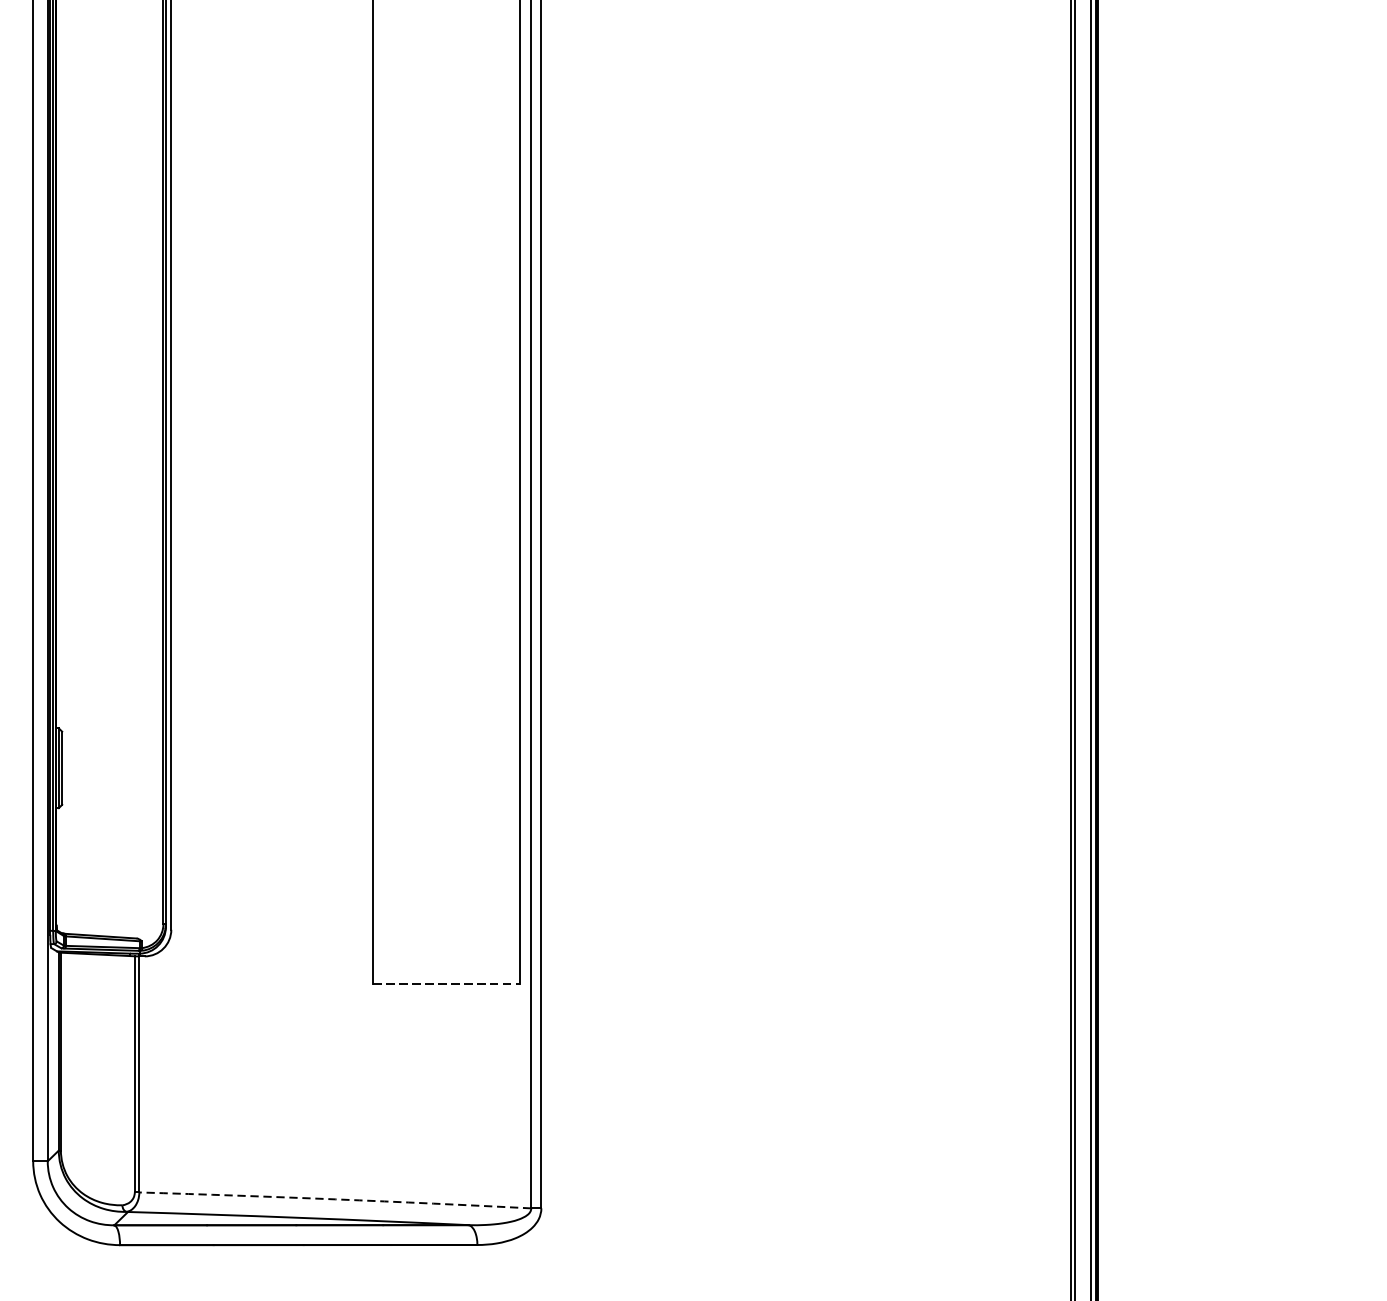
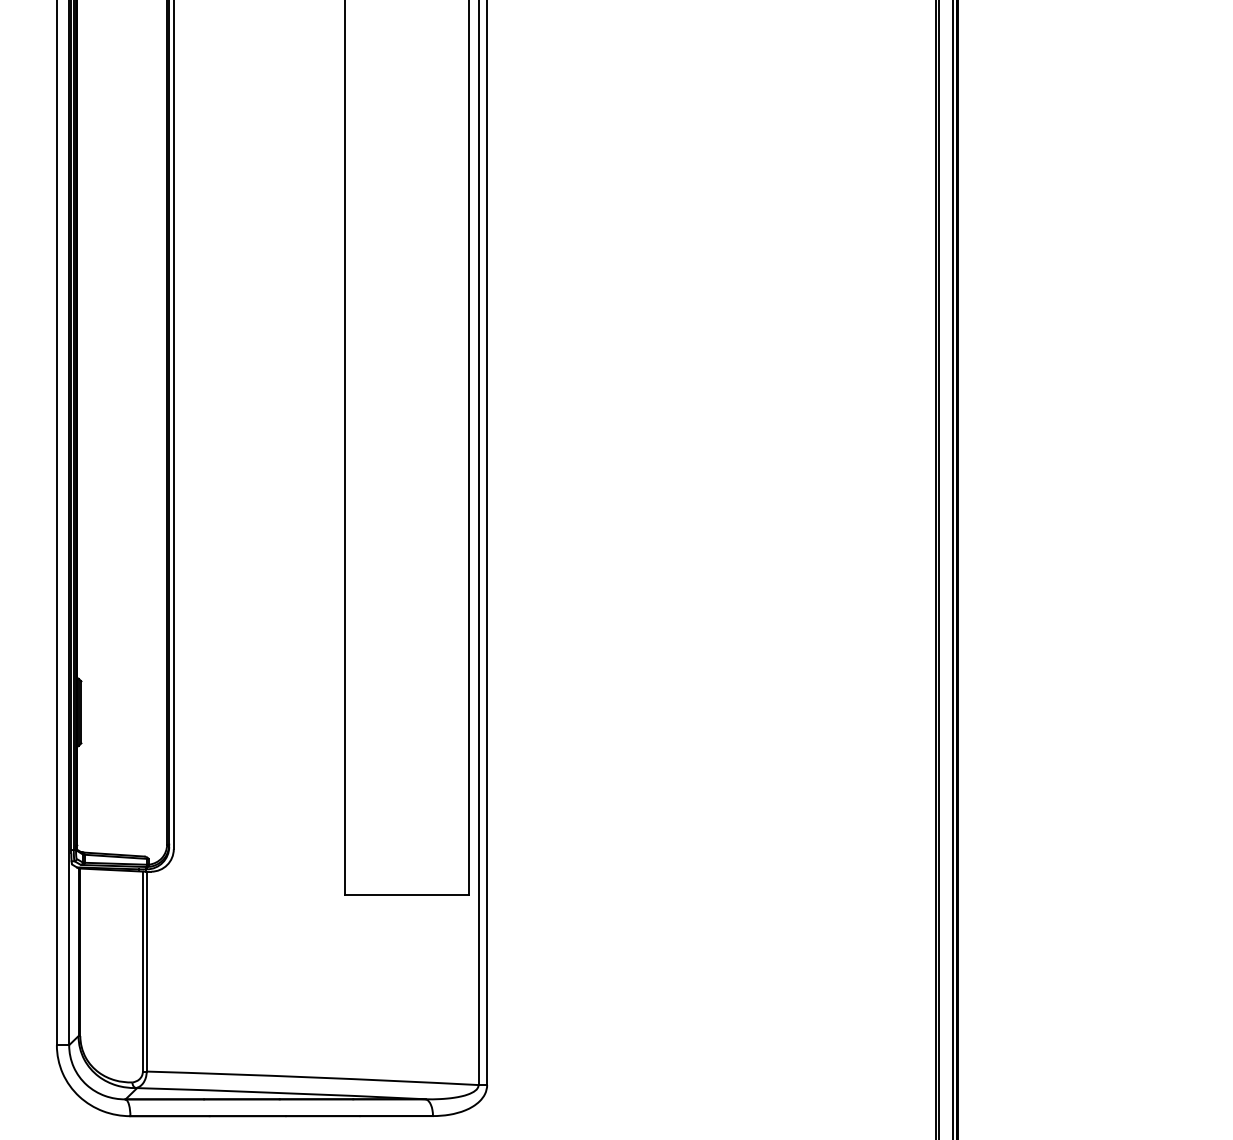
line: (446, 983) -> (406, 894), dashed -> solid
arc: (335, 1199) -> (312, 1077), dashed -> solid

